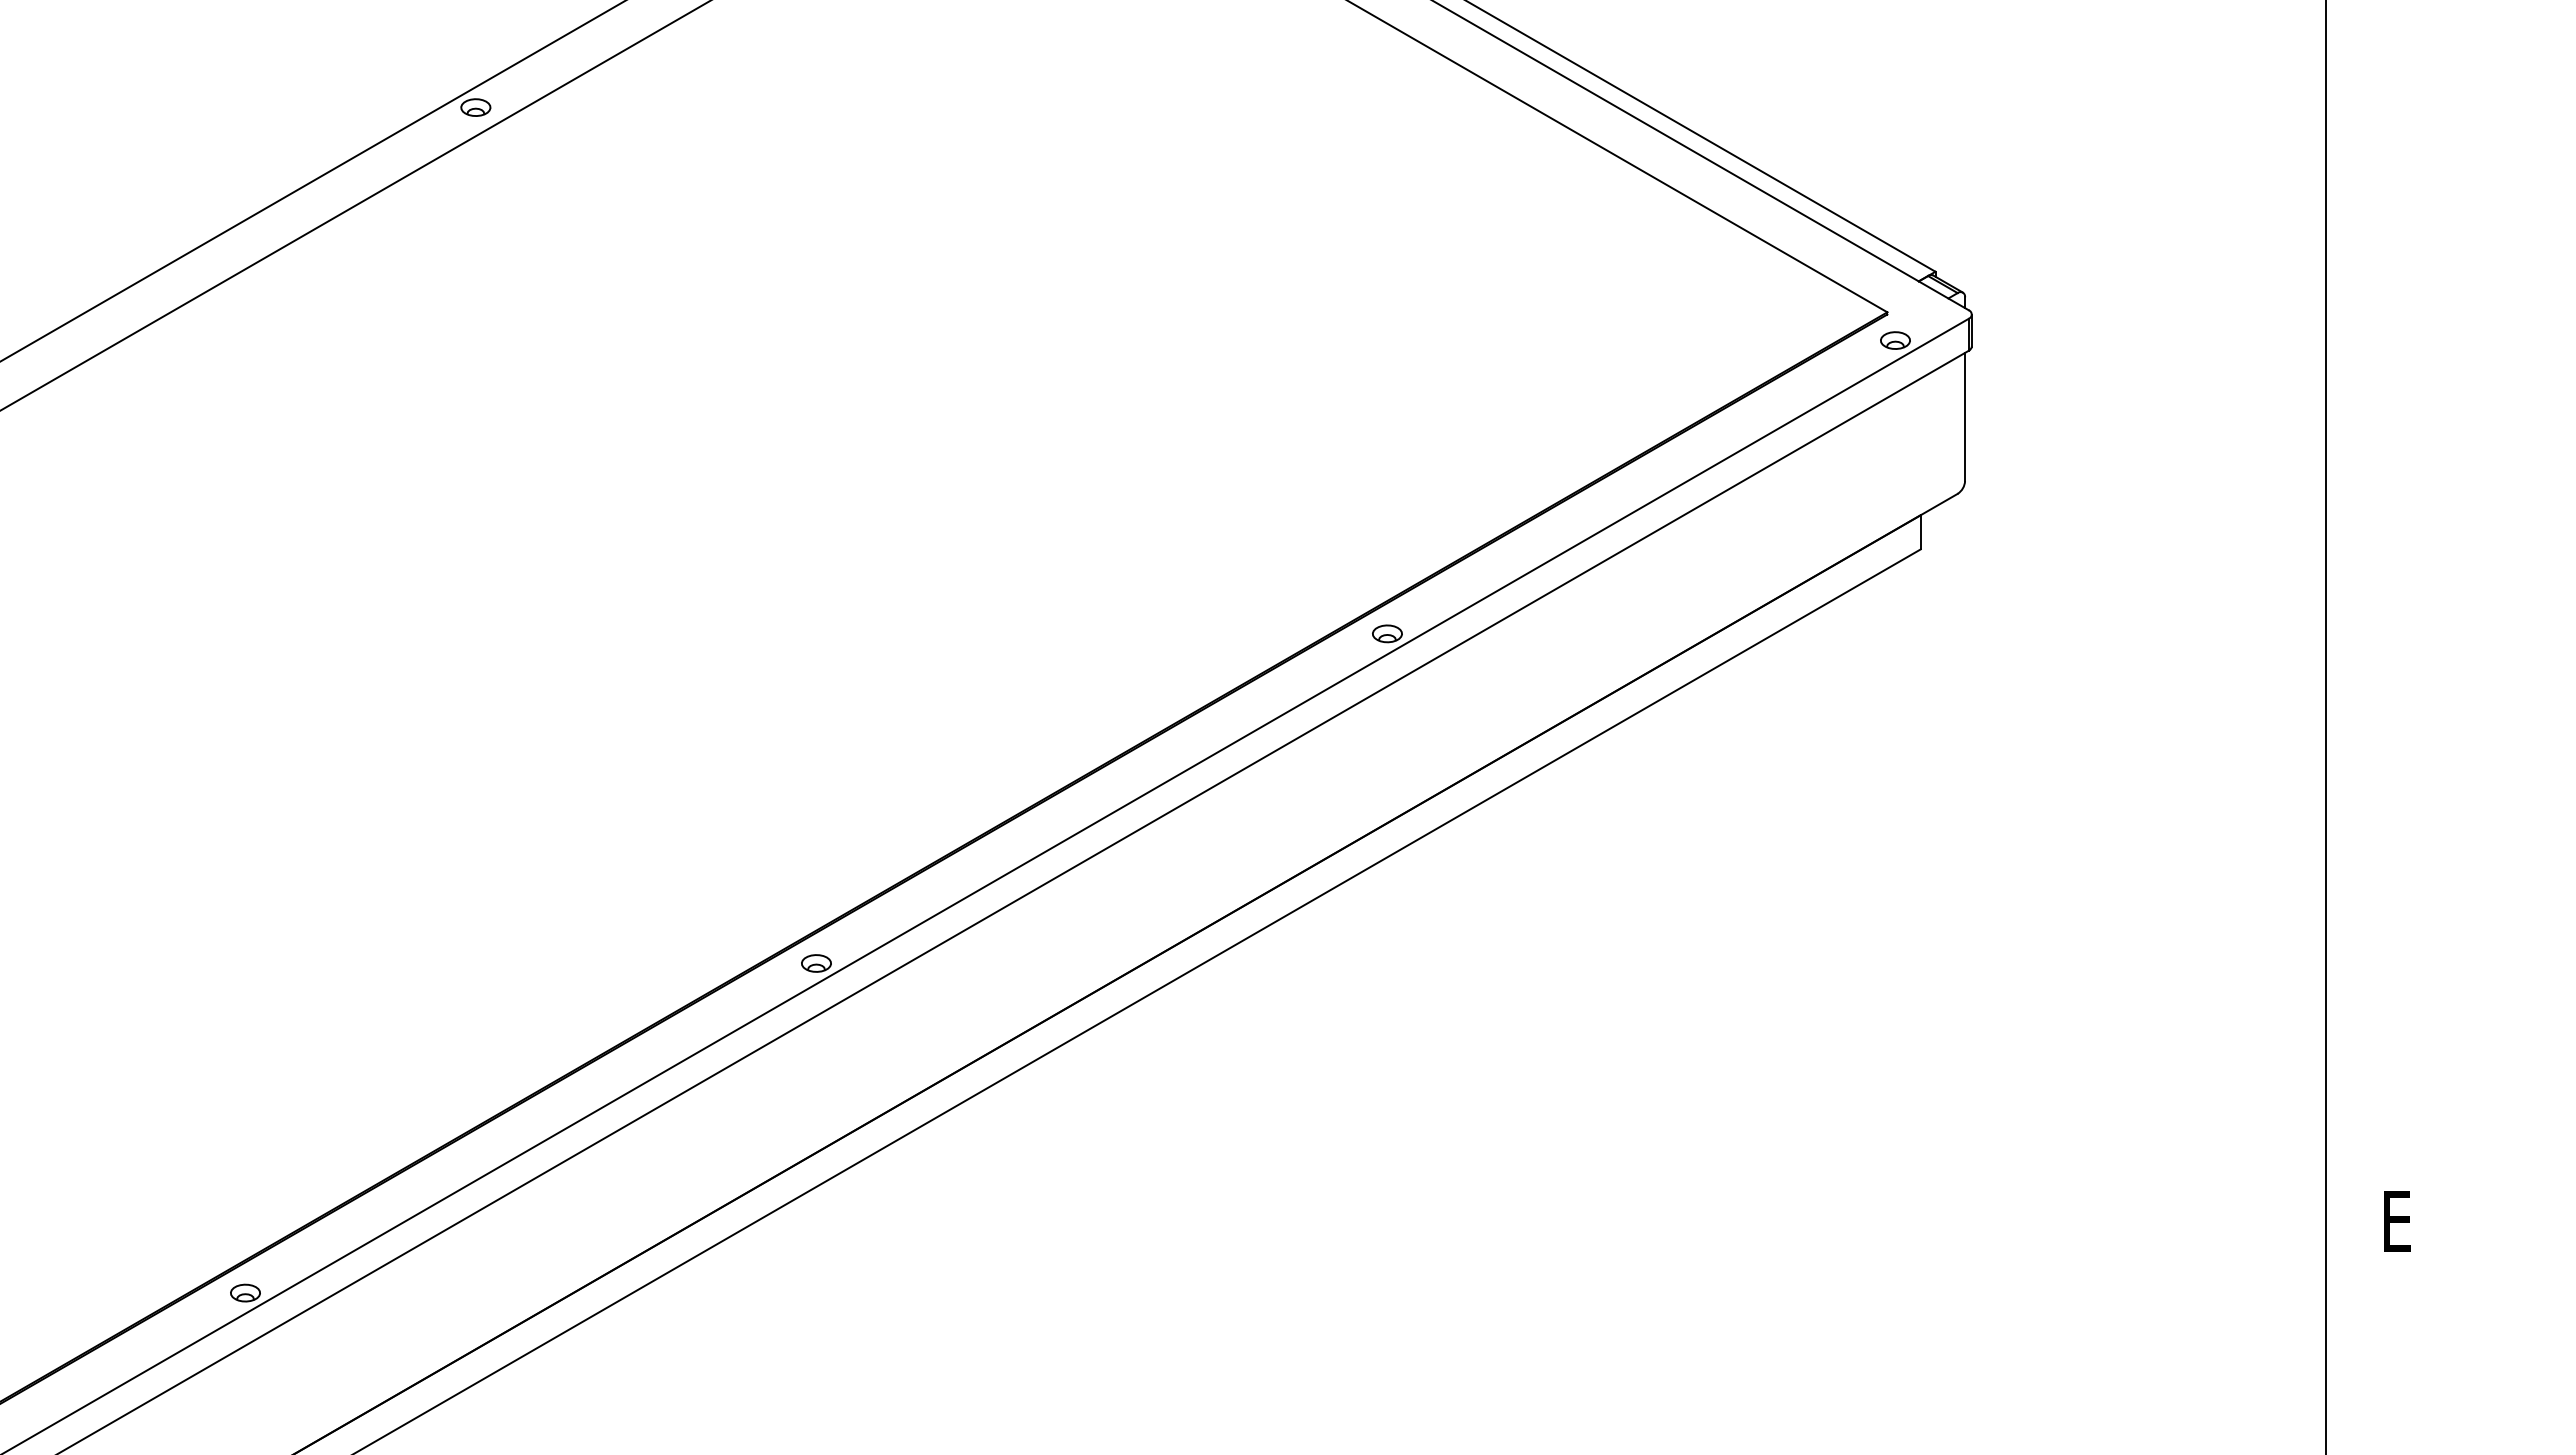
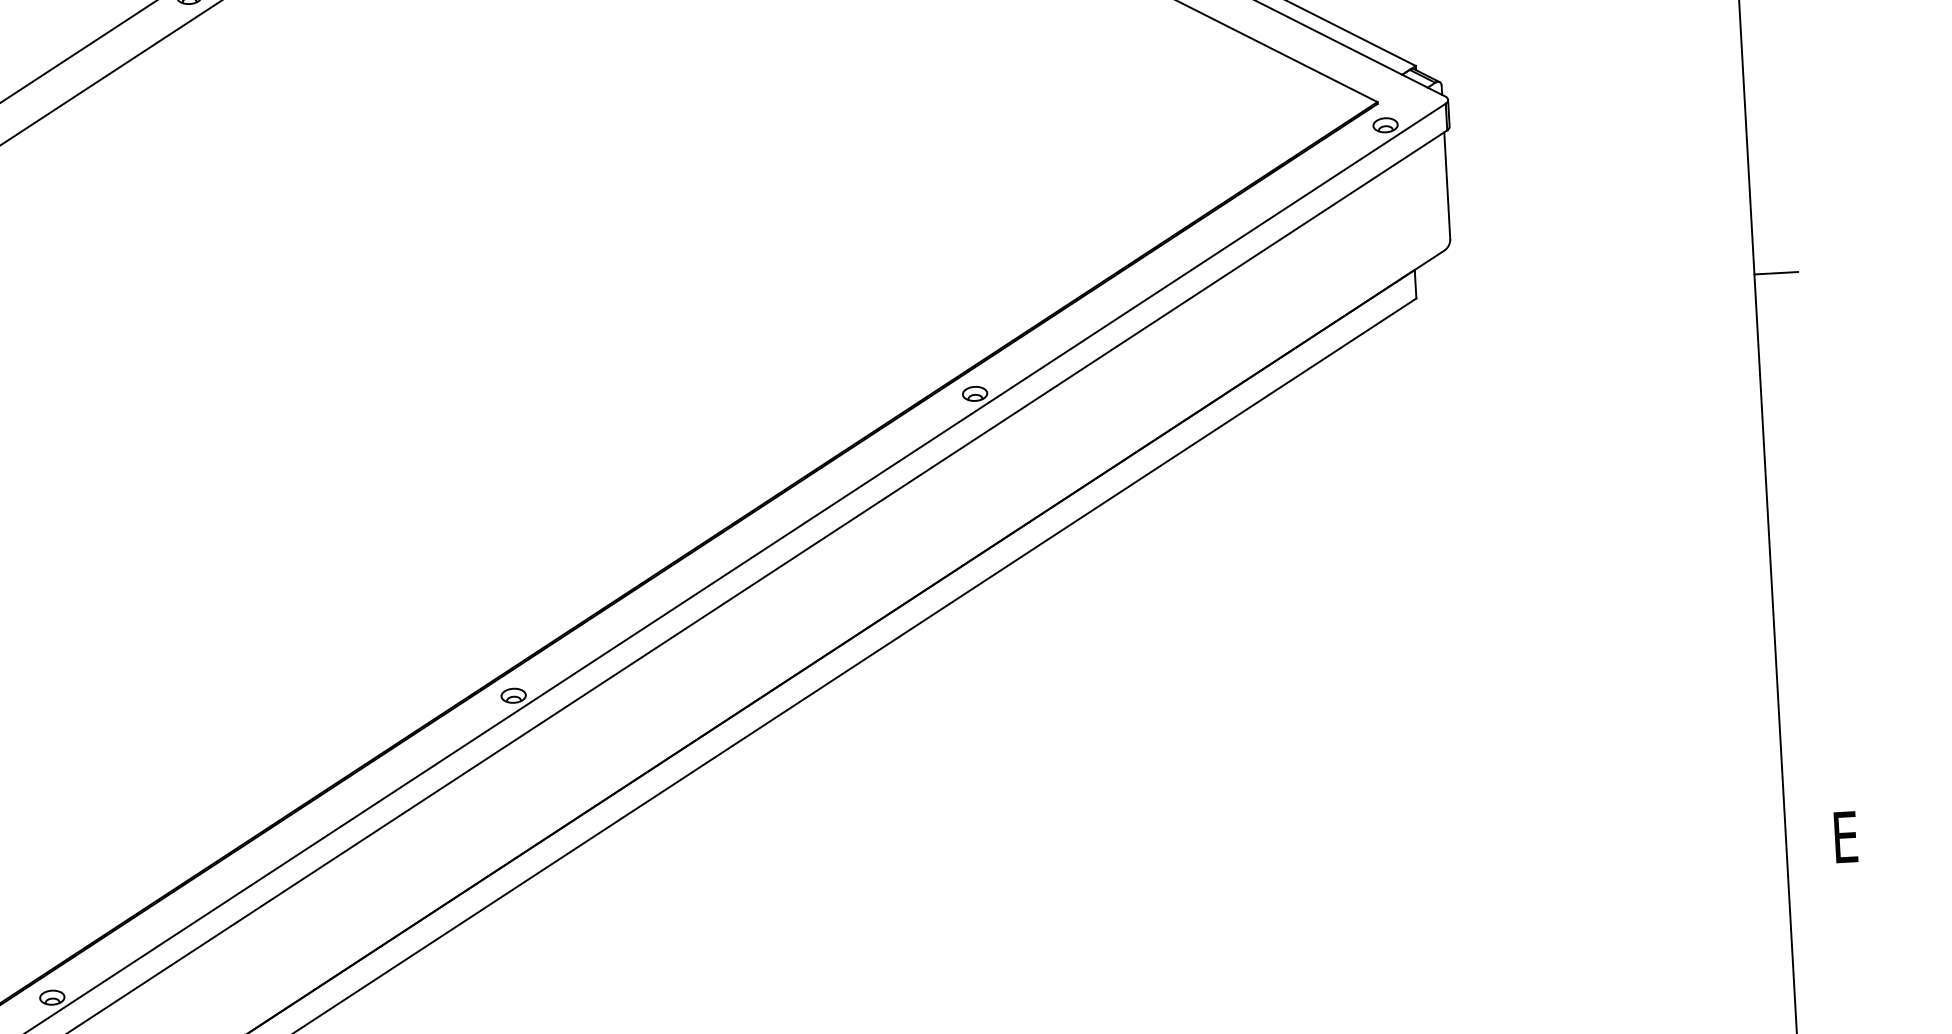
line: (2351, 543) -> (1775, 273), added

